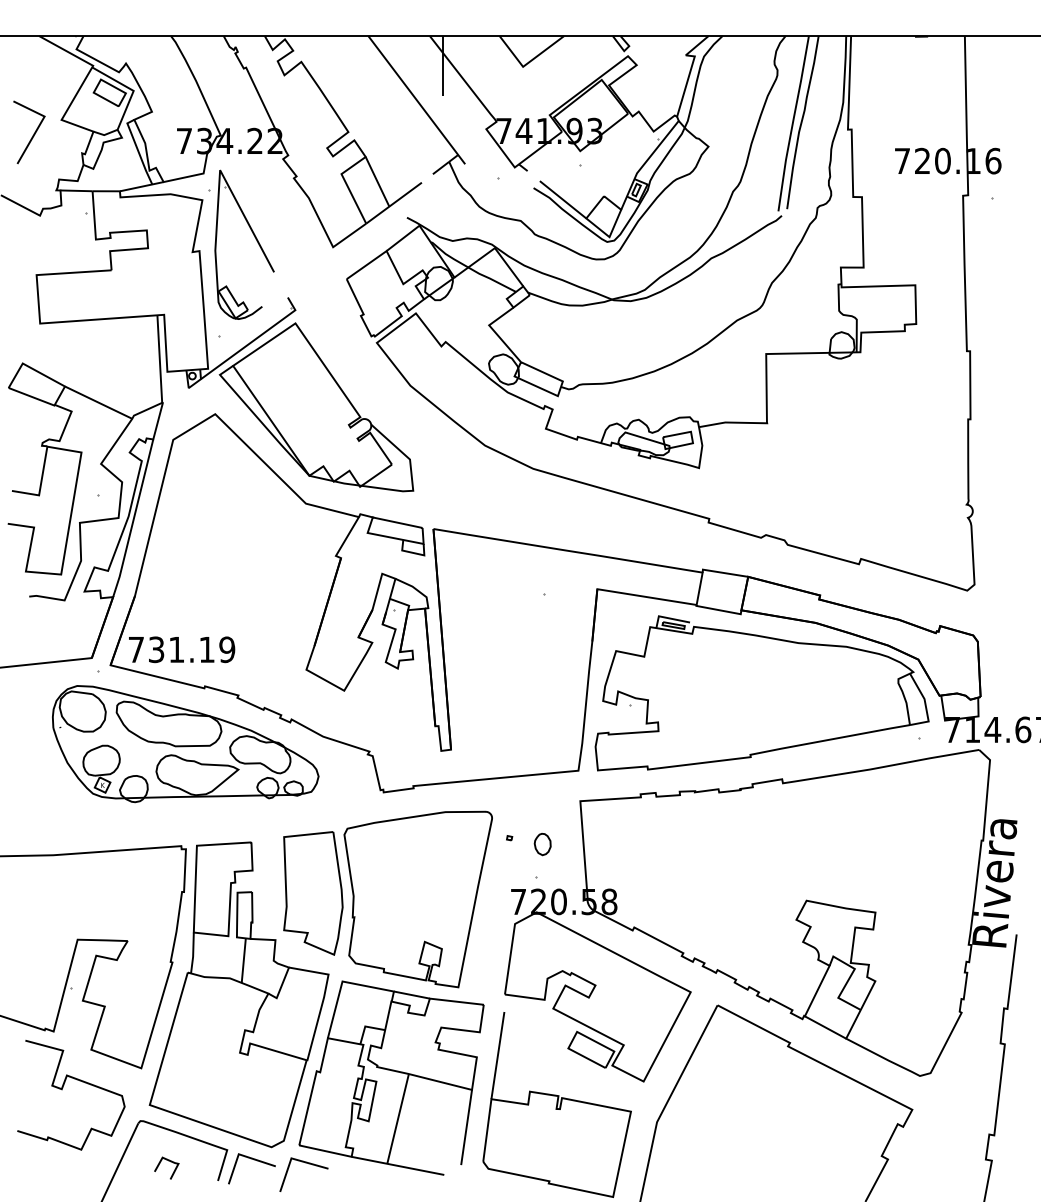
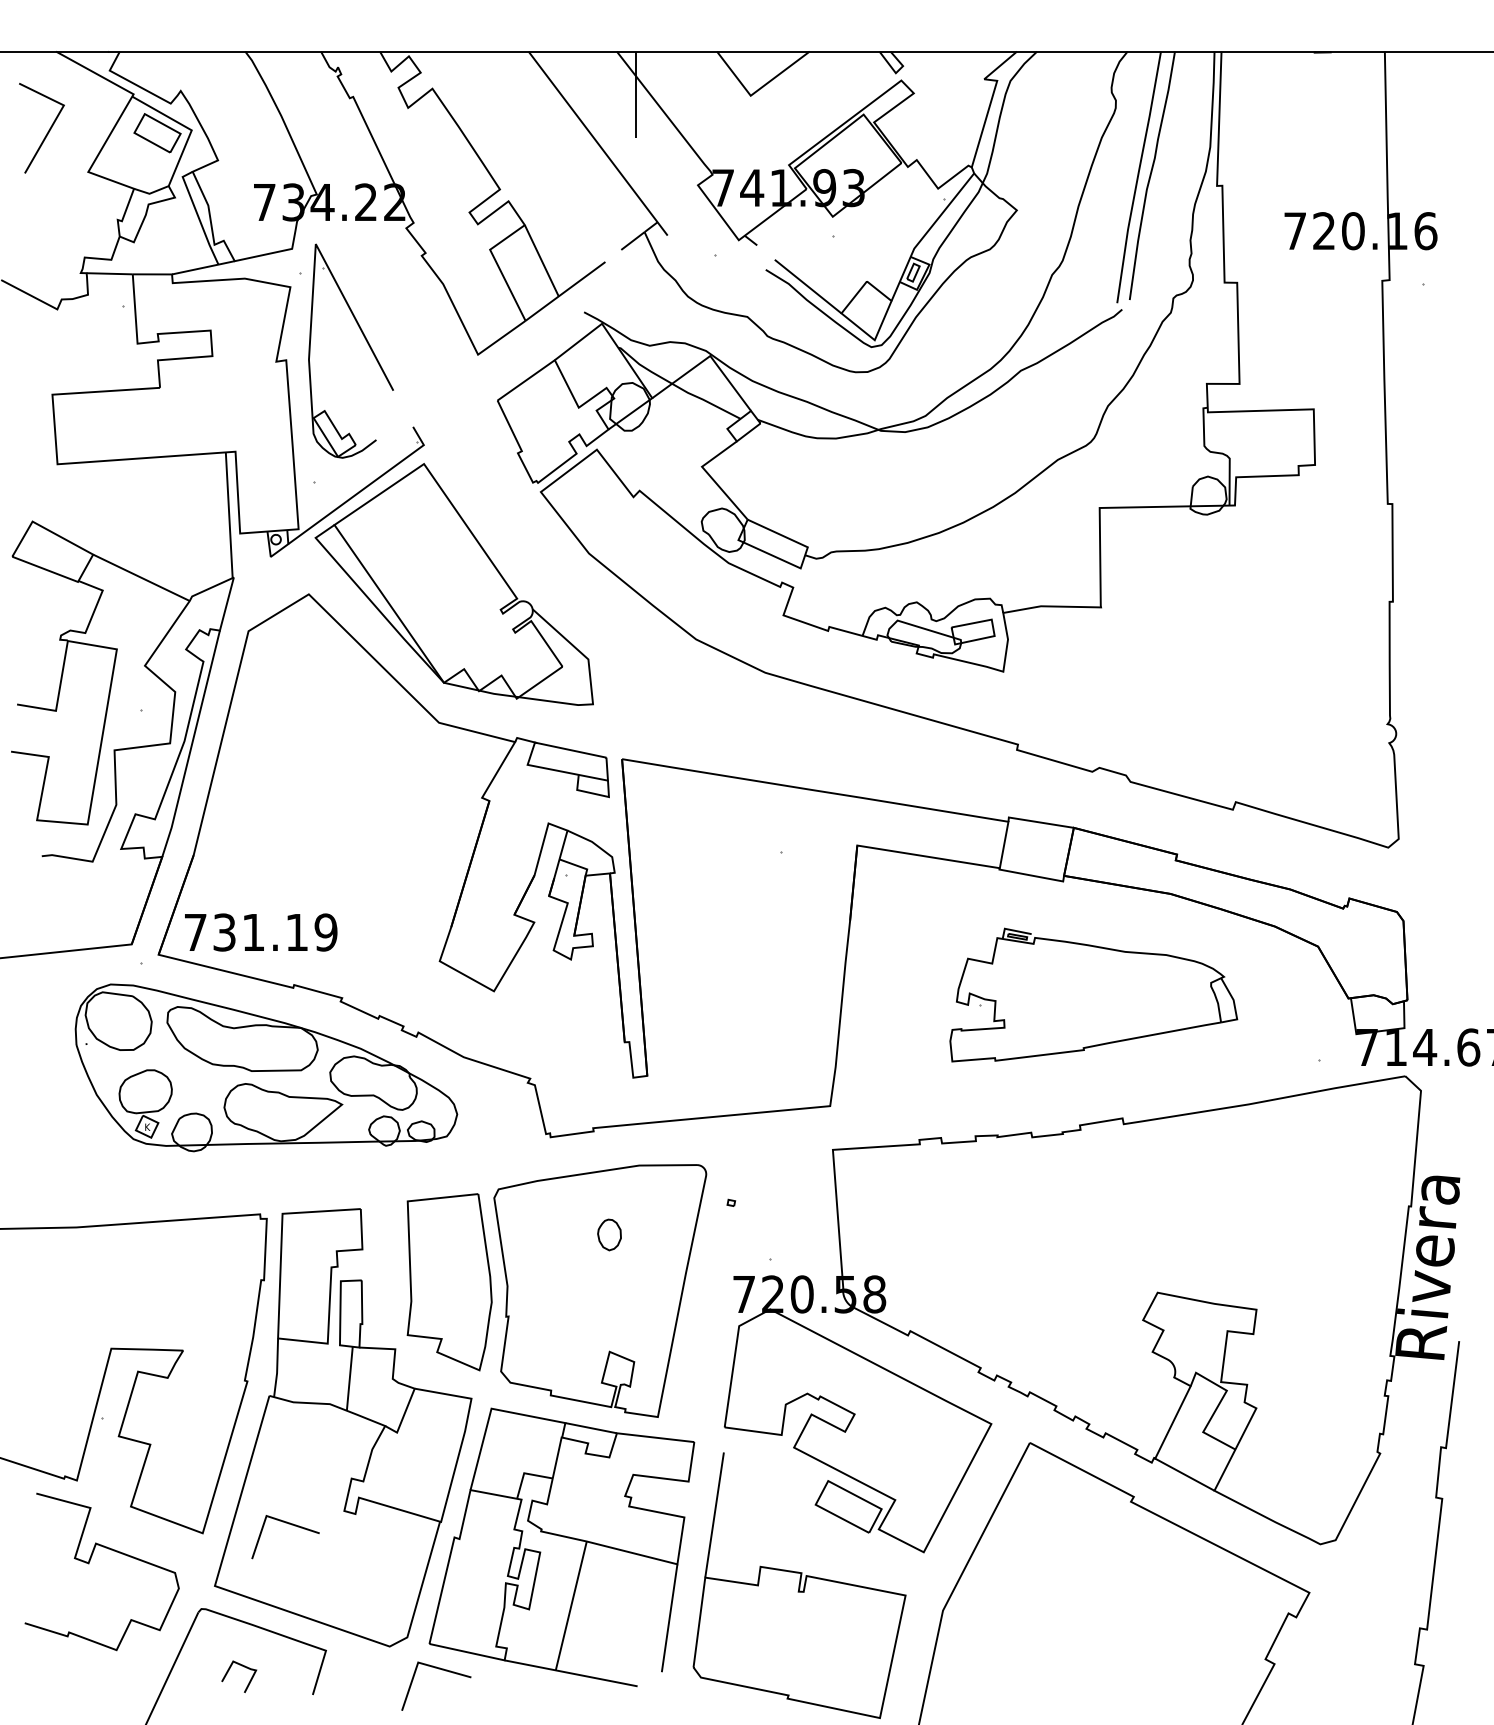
line: (33, 133) -> (47, 129), moved
part: (761, 693) -> (1092, 995), size x0.6
part: (542, 844) -> (609, 1234), moved
line: (254, 1160) -> (289, 1524), moved

